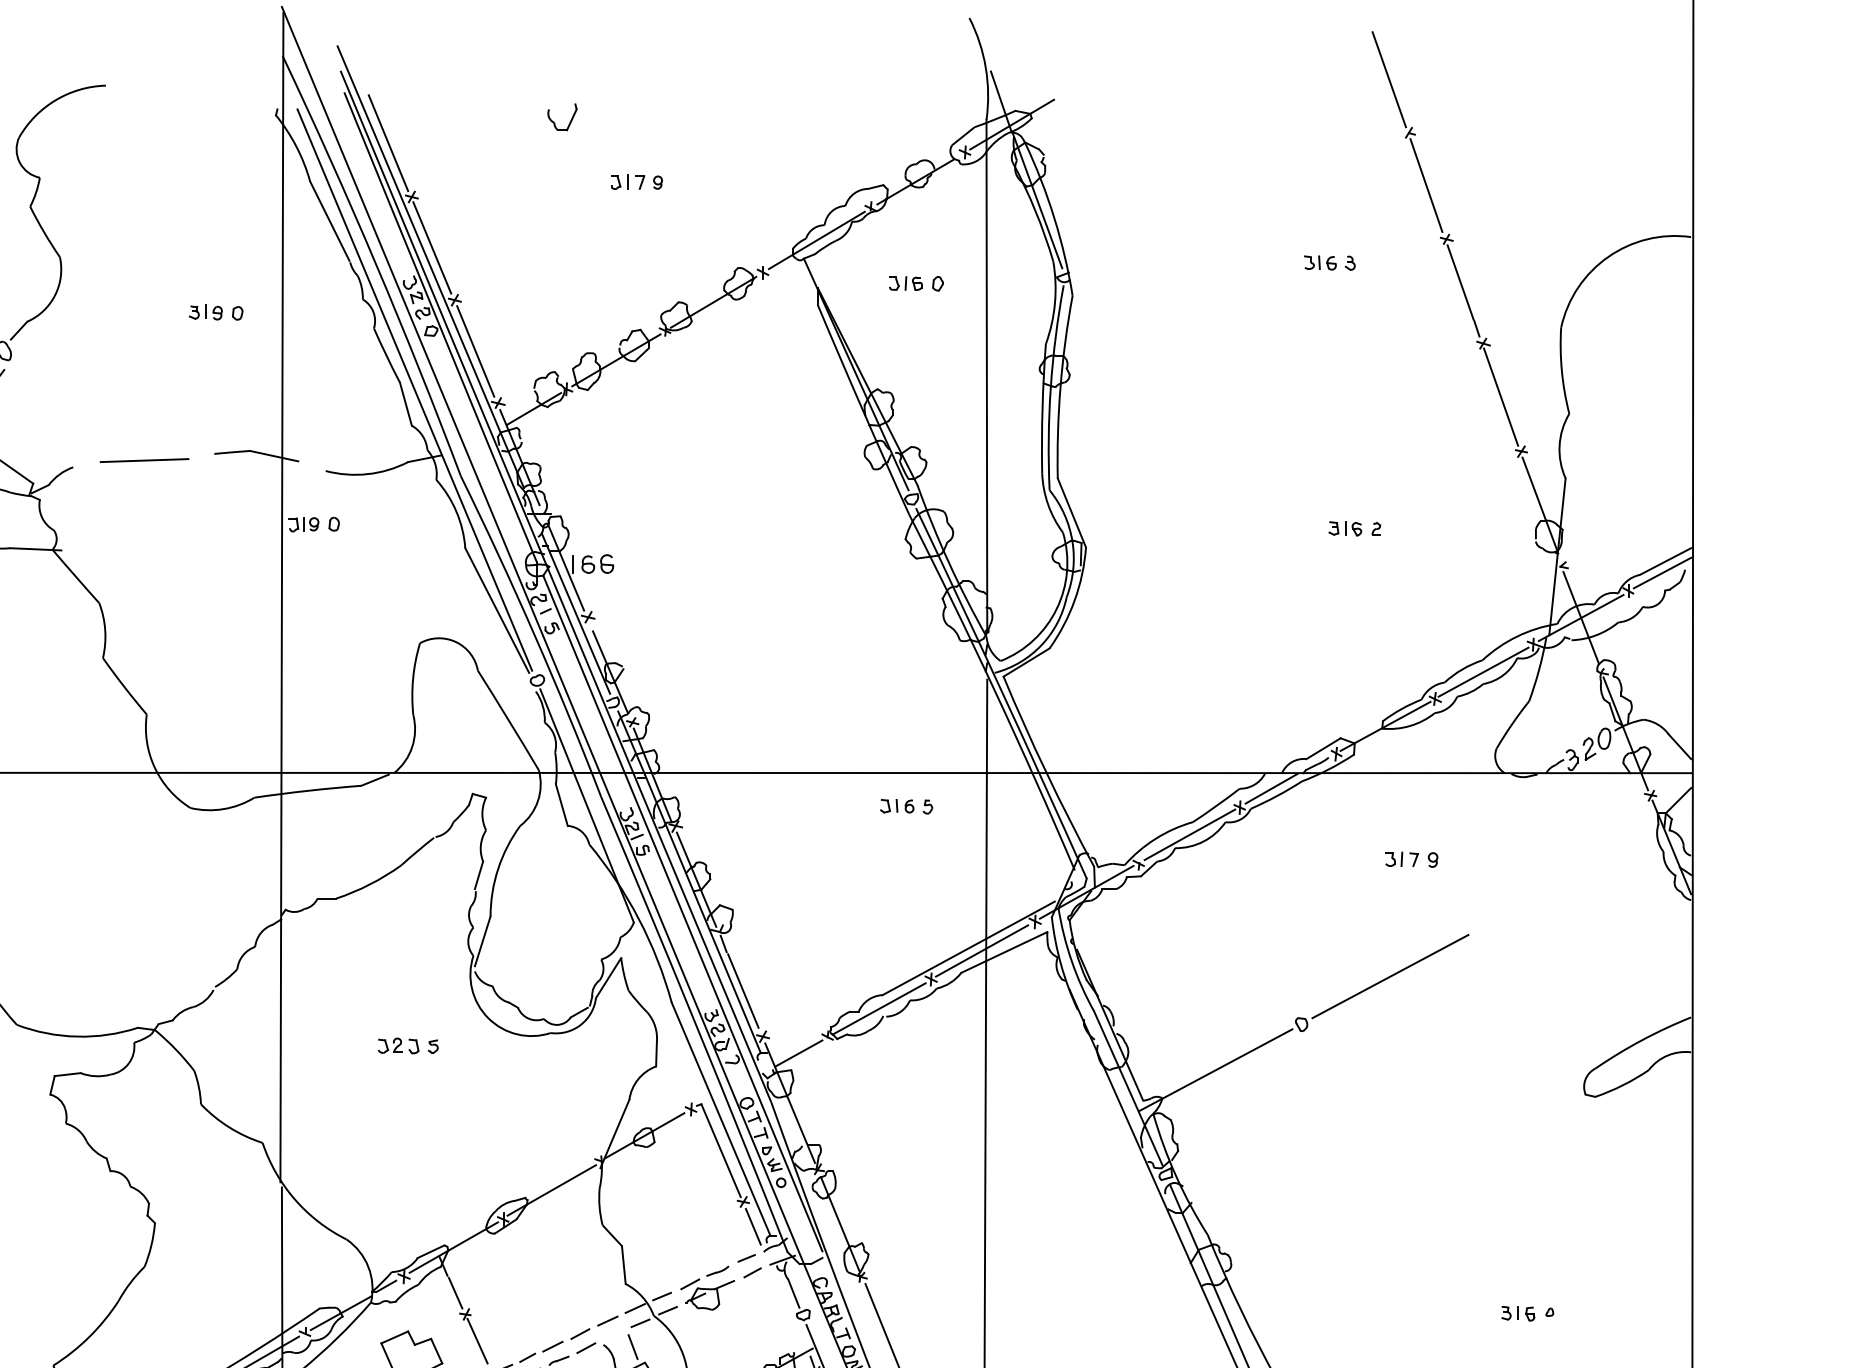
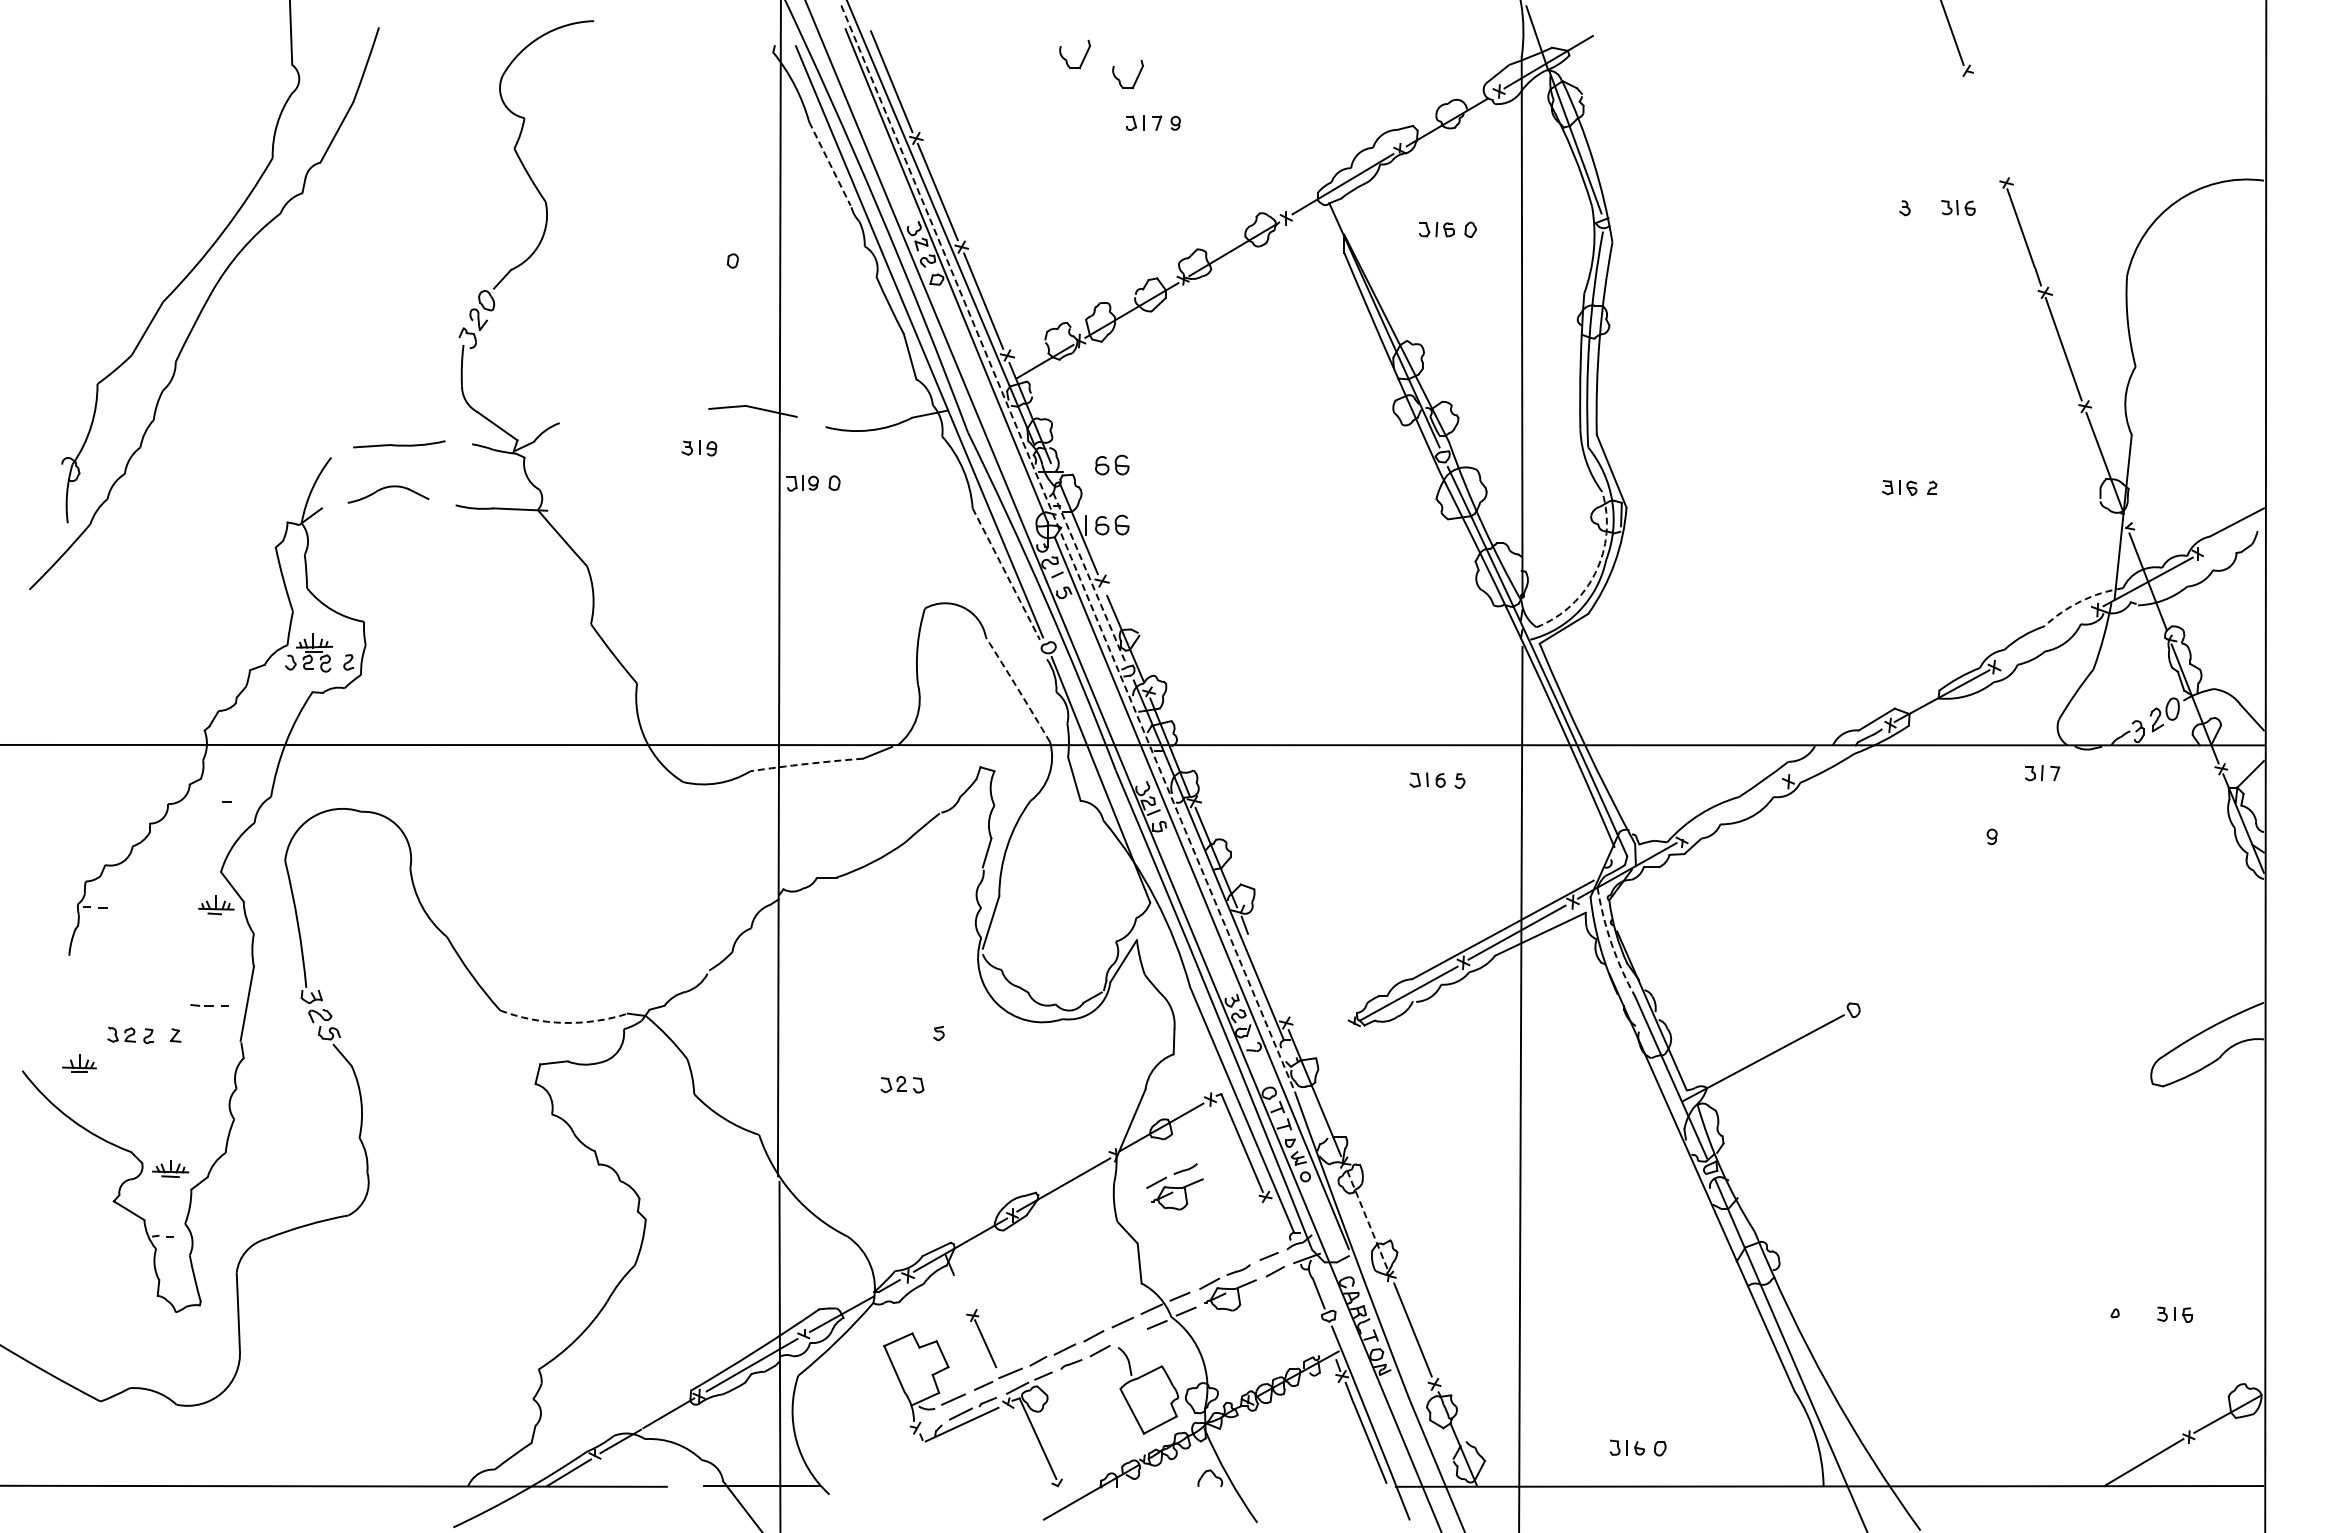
part: (605, 142) -> (1120, 80), added
line: (1425, 185) -> (1984, 126), removed
line: (329, 220) -> (829, 163), solid -> dashed
part: (1320, 262) -> (1958, 207), moved
part: (205, 312) -> (699, 448), moved
line: (144, 460) -> (634, 415), removed
part: (598, 506) -> (1112, 464), added
line: (1662, 572) -> (2233, 534), removed
arc: (555, 586) -> (1067, 548), solid -> dashed
arc: (1056, 609) -> (1595, 572), solid -> dashed
line: (497, 610) -> (1006, 574), solid -> dashed
line: (576, 613) -> (1089, 577), solid -> dashed
arc: (1516, 636) -> (2080, 601), solid -> dashed
line: (1483, 671) -> (2045, 638), removed
arc: (508, 720) -> (1018, 689), solid -> dashed
line: (1271, 788) -> (1821, 761), removed
arc: (307, 790) -> (806, 763), solid -> dashed
line: (1189, 834) -> (1735, 809), removed
part: (1402, 859) -> (2042, 773), moved
arc: (1071, 961) -> (1611, 943), solid -> dashed
line: (1390, 976) -> (1947, 959), removed
line: (743, 990) -> (1265, 974), removed
arc: (76, 1036) -> (563, 1022), solid -> dashed
part: (398, 1045) -> (902, 1084), moved
line: (798, 1053) -> (1323, 1040), removed
part: (656, 1191) -> (1174, 1186), added
line: (840, 1224) -> (1367, 1220), solid -> dashed
line: (752, 1227) -> (1275, 1223), removed
line: (455, 1293) -> (962, 1293), removed
part: (1517, 1313) -> (2174, 1314), moved
line: (633, 1346) -> (1149, 1349), removed

